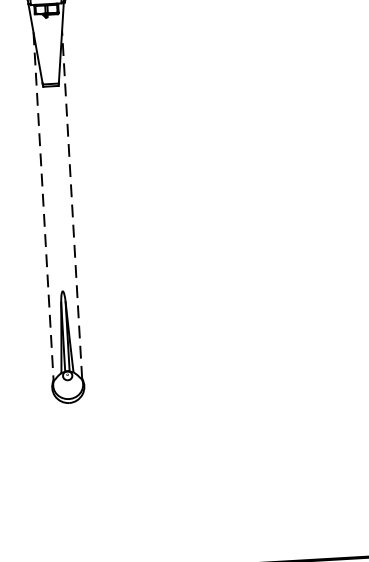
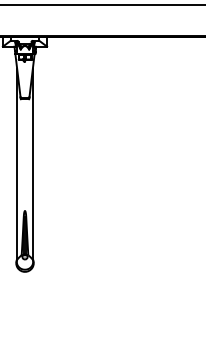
line: (71, 205) -> (32, 164), dashed -> solid
line: (44, 206) -> (17, 164), dashed -> solid

